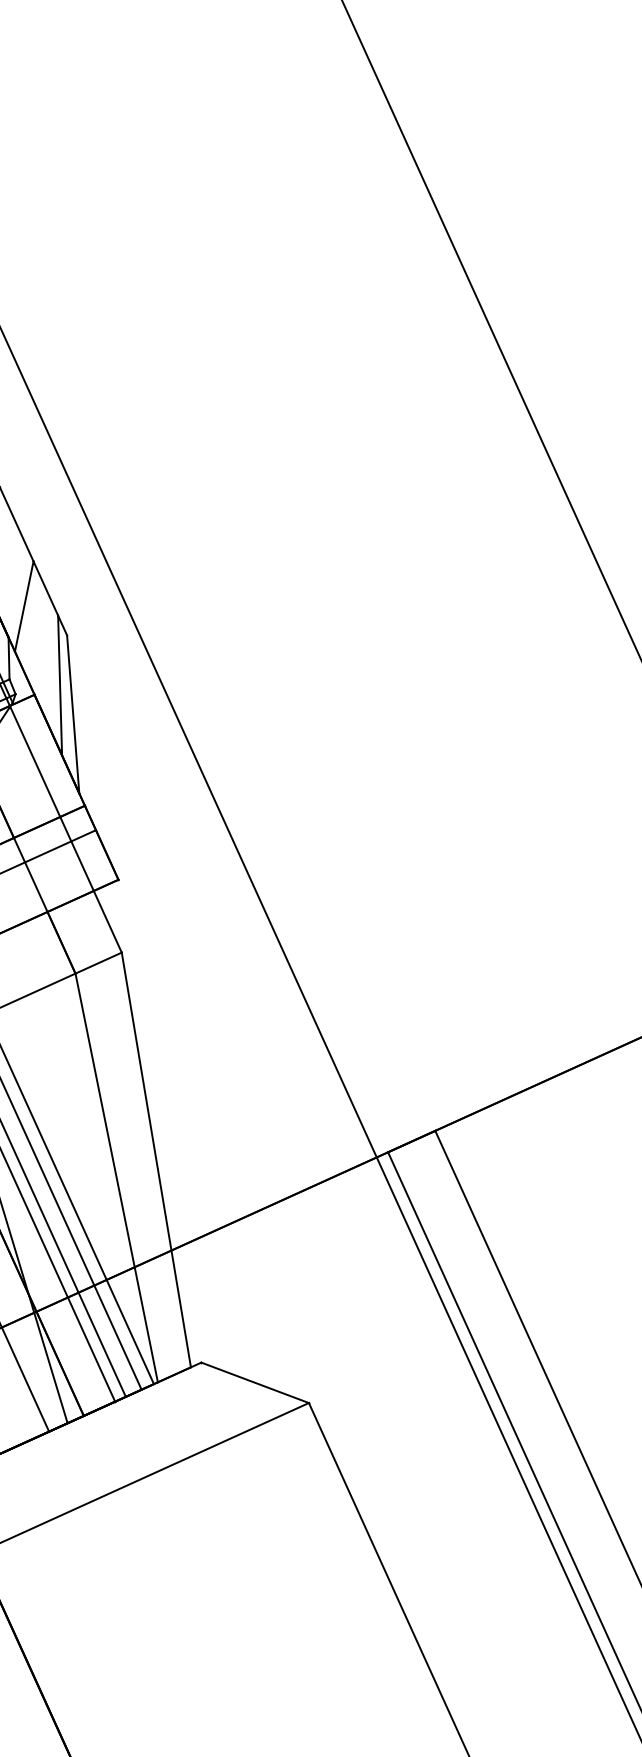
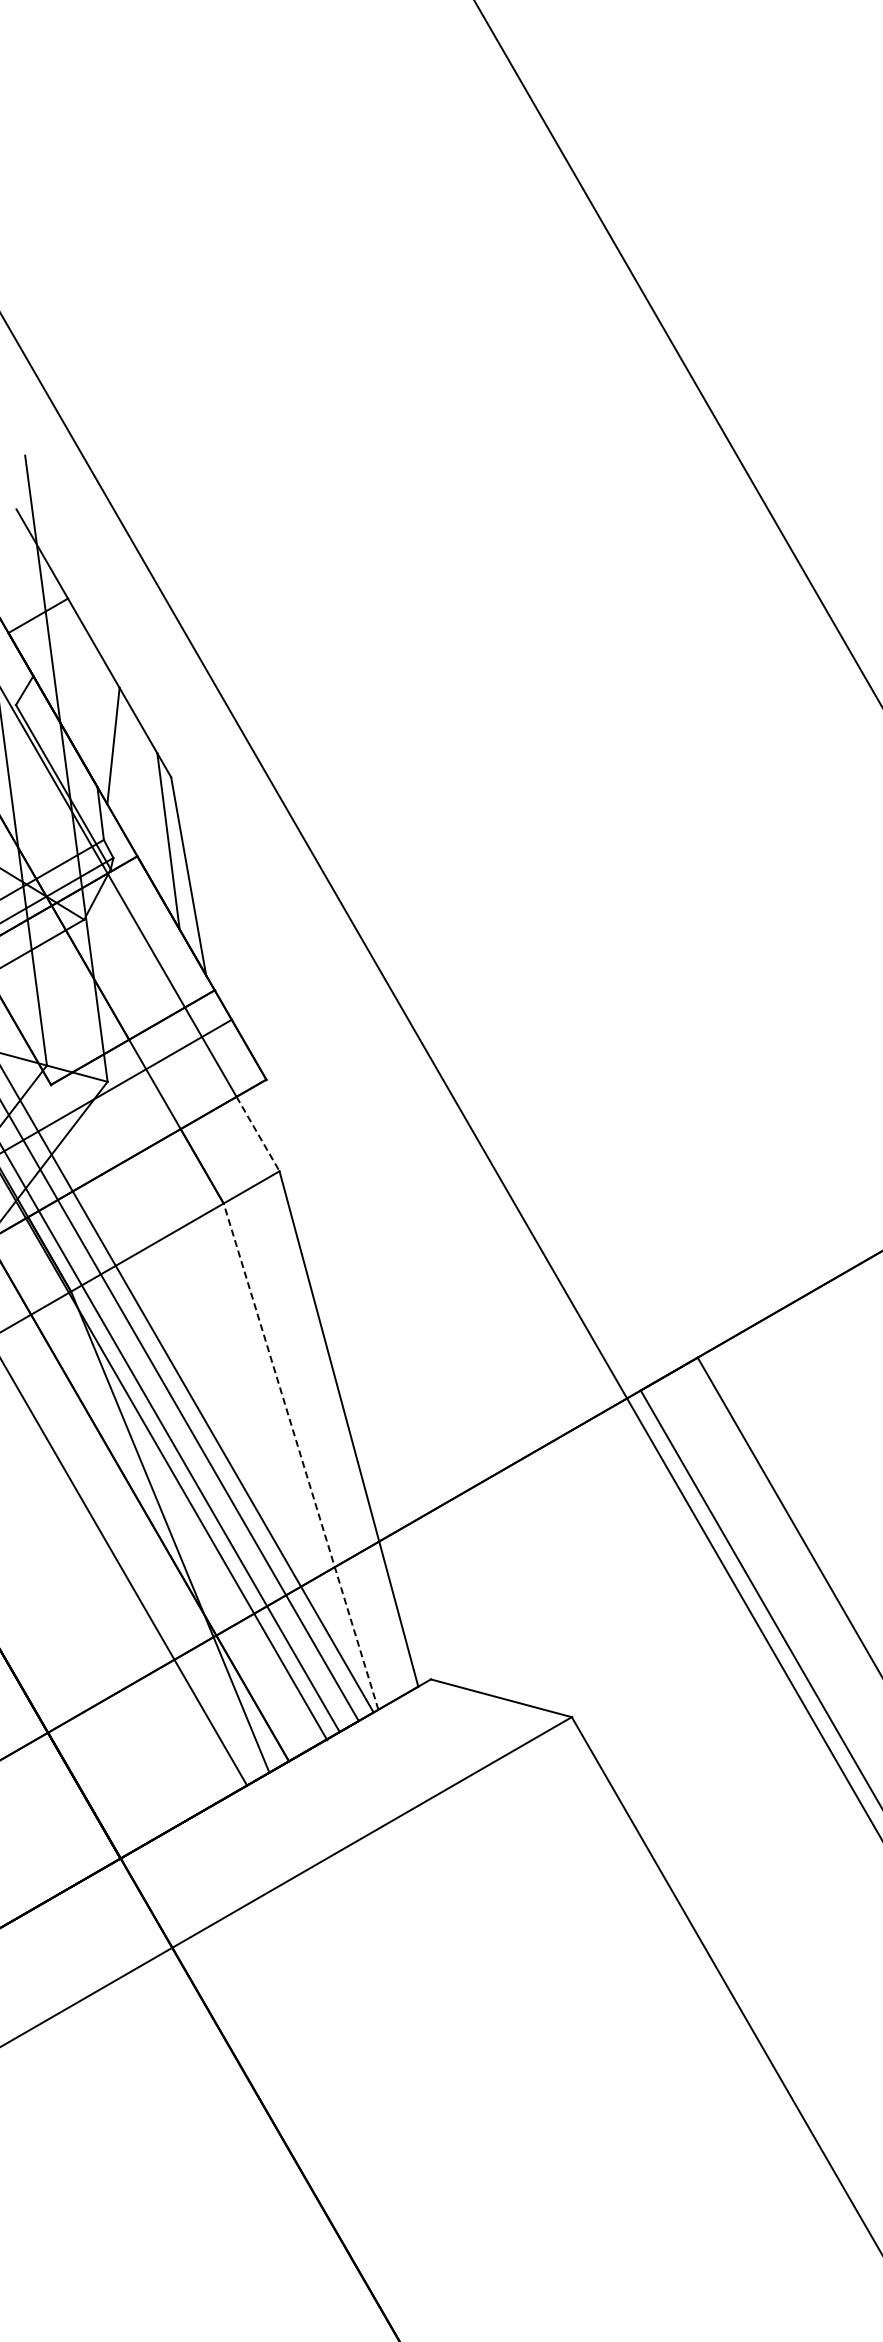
line: (108, 922) -> (258, 1134), solid -> dashed
line: (117, 1177) -> (301, 1456), solid -> dashed

